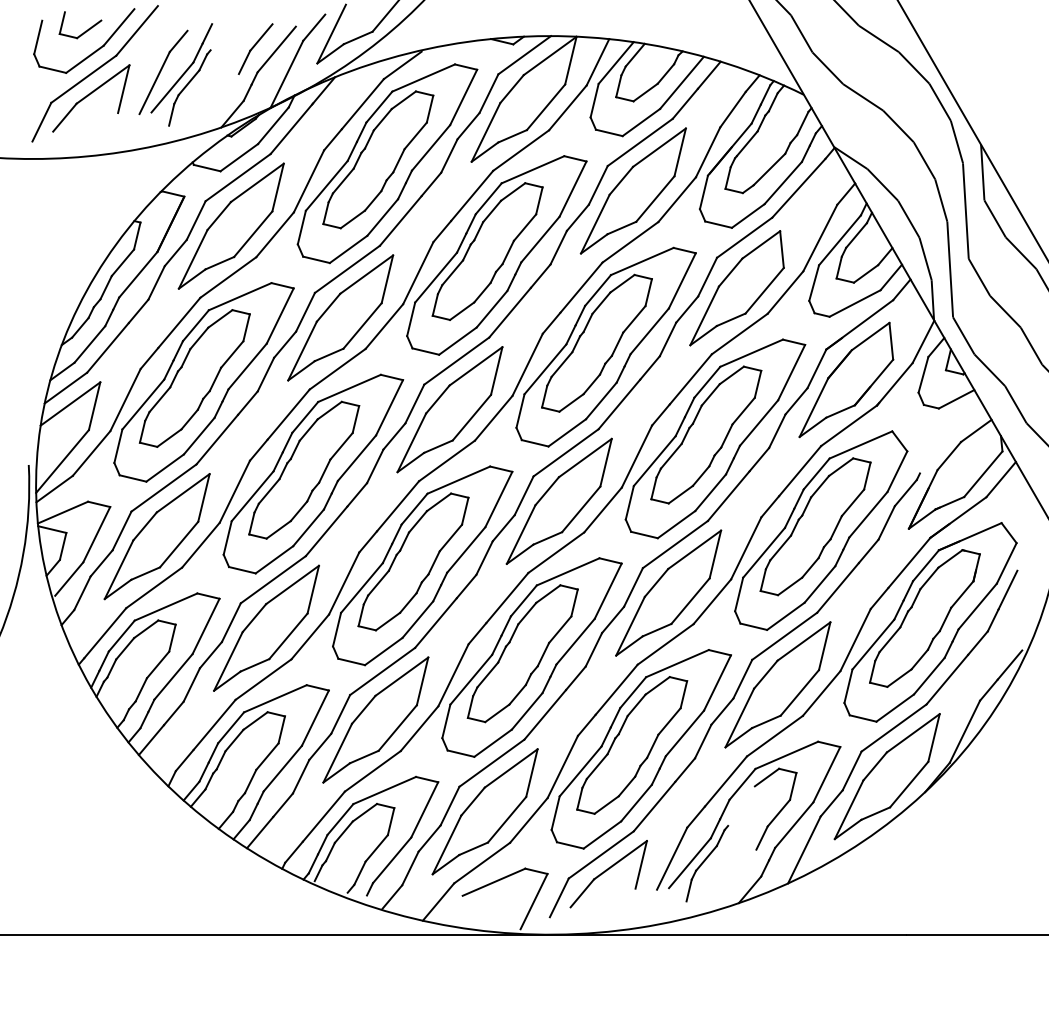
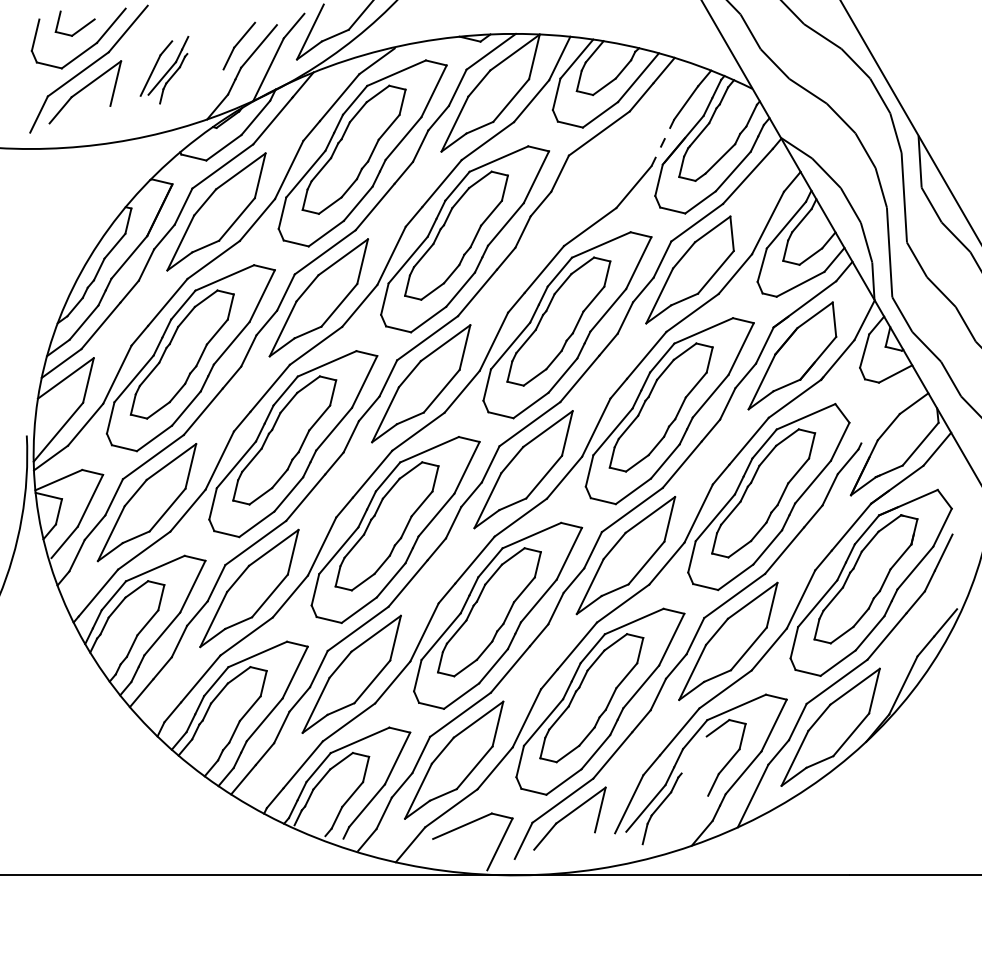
part: (175, 74) -> (164, 69), size x0.7
line: (707, 152) -> (662, 142), solid -> dashed
part: (632, 190) -> (592, 178), removed

